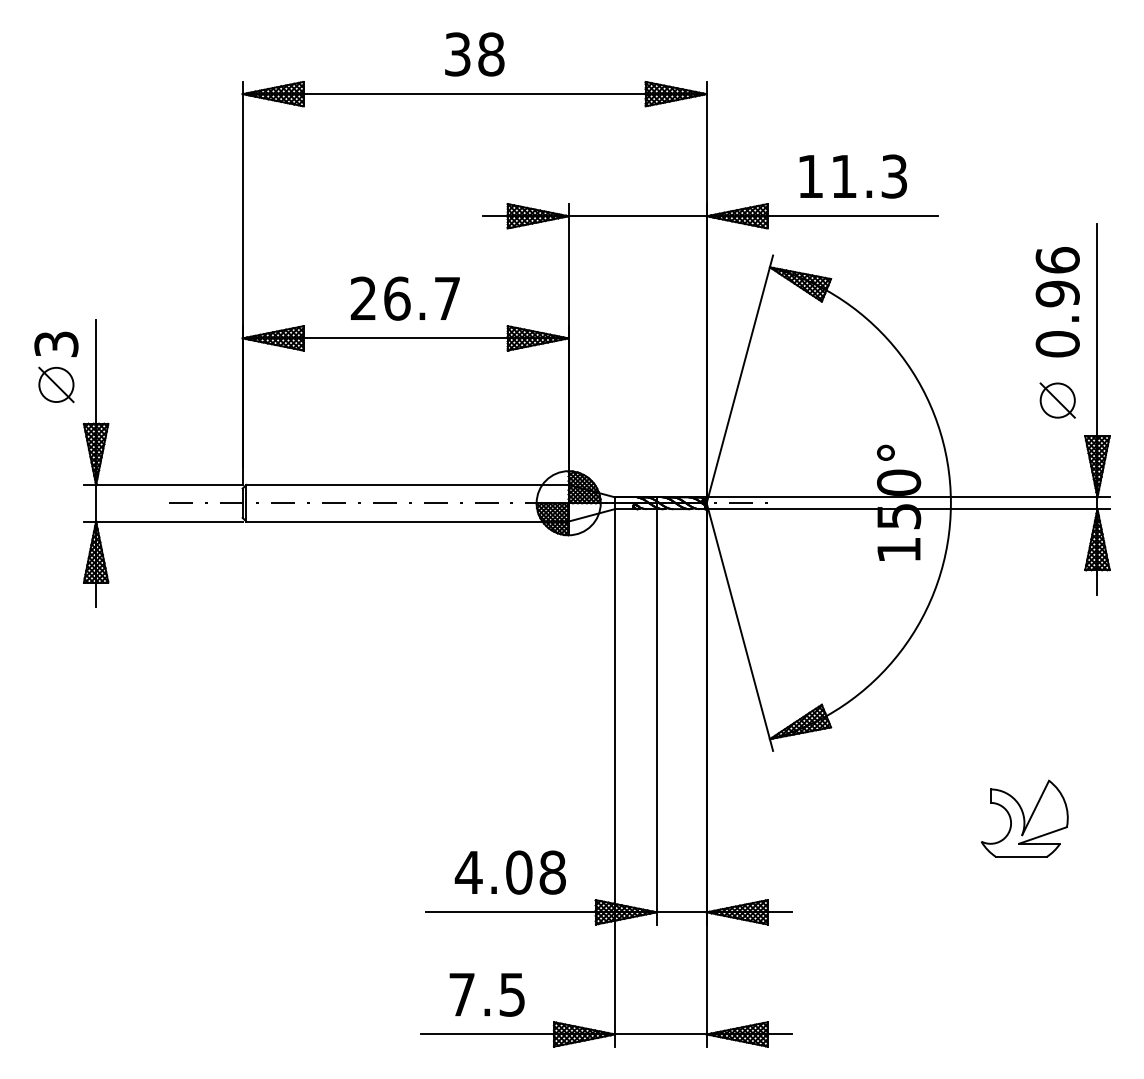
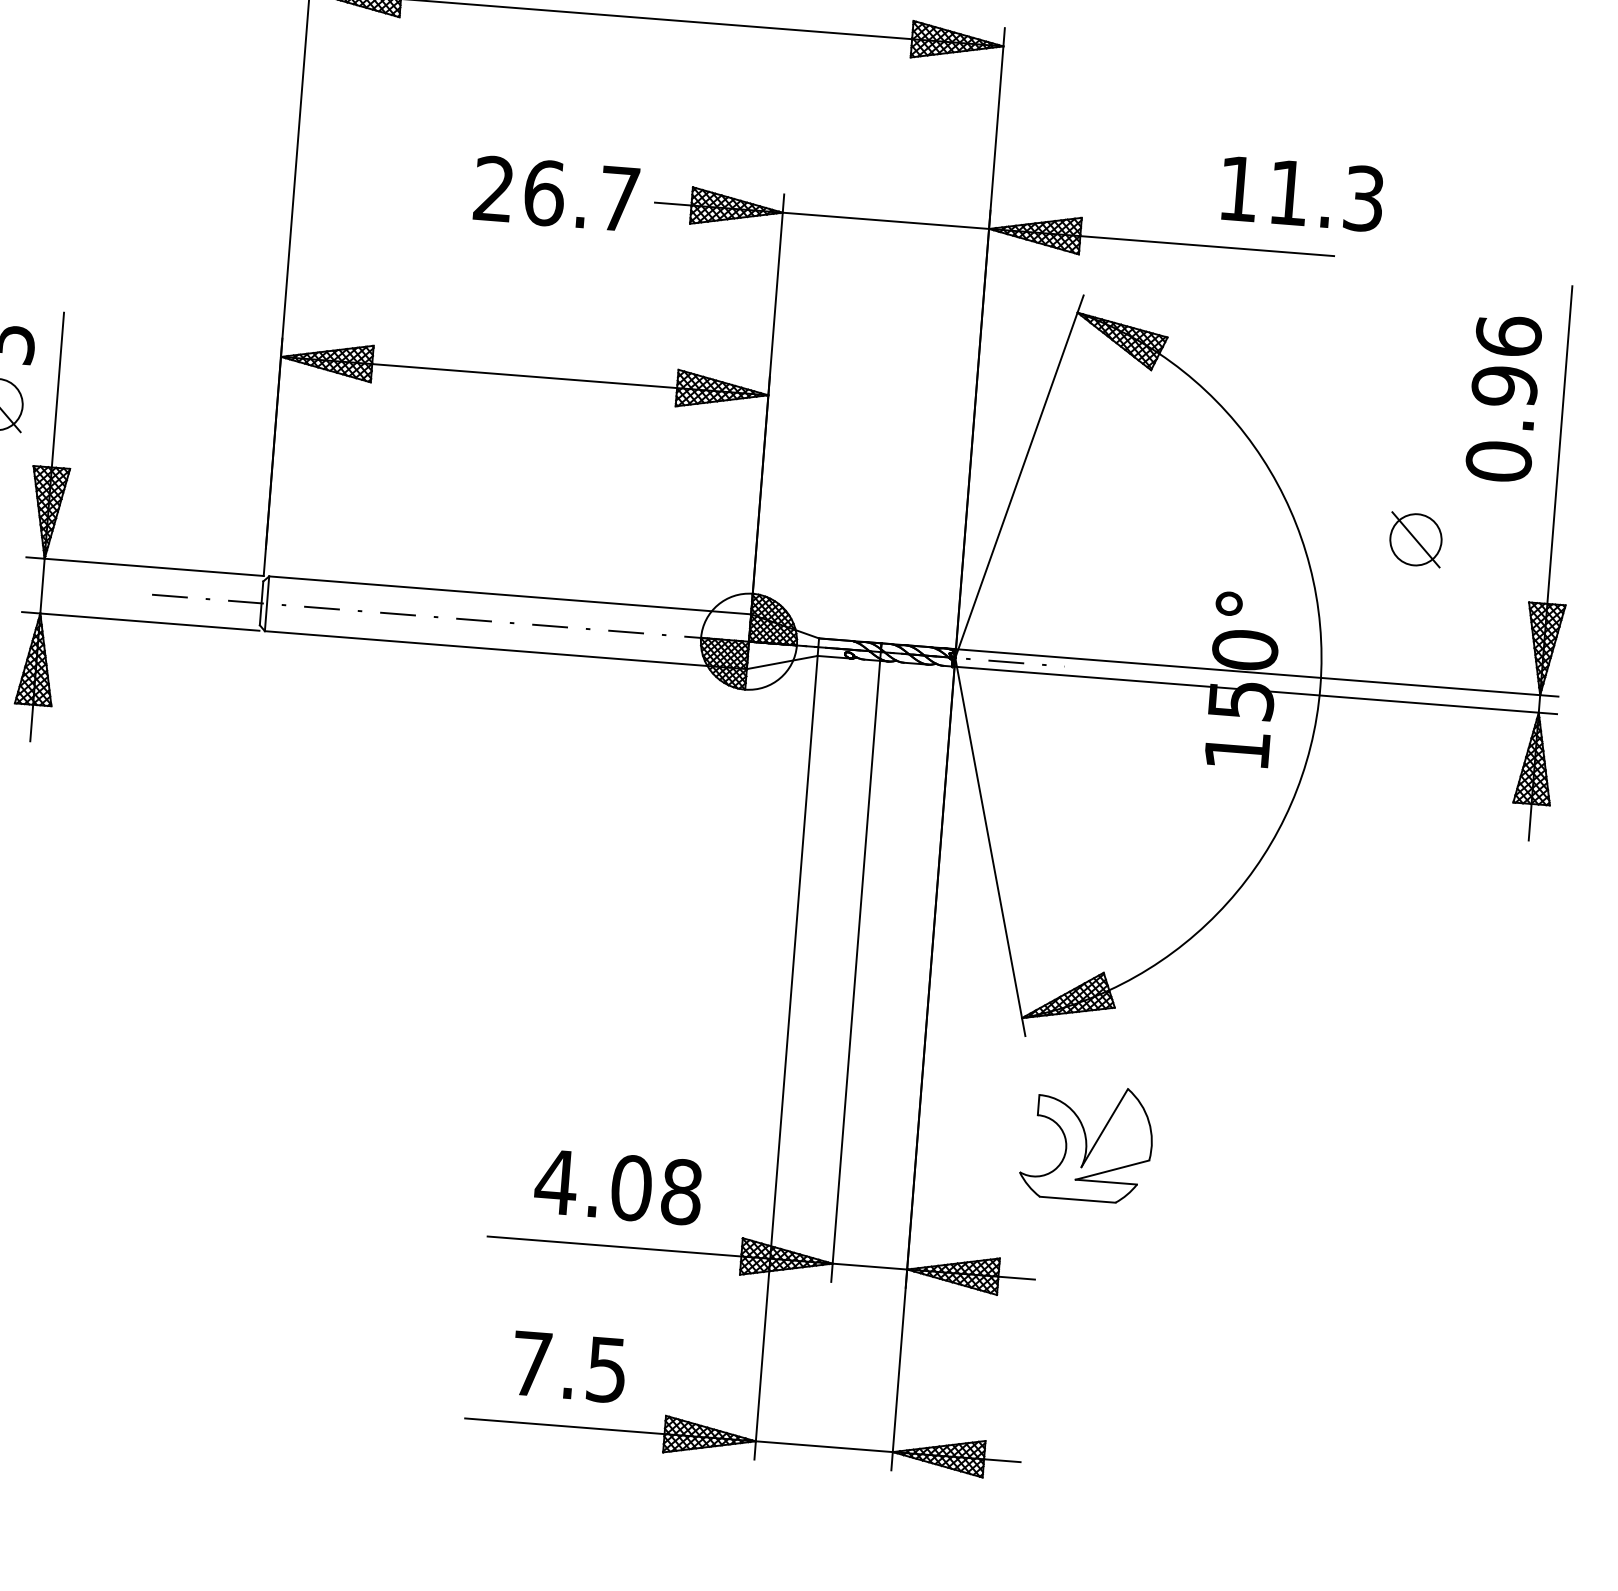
text: (852, 176) -> (1301, 193), moved
text: (404, 298) -> (555, 193), moved
part: (1057, 400) -> (1415, 539), moved
part: (1024, 818) -> (1086, 1142), moved

